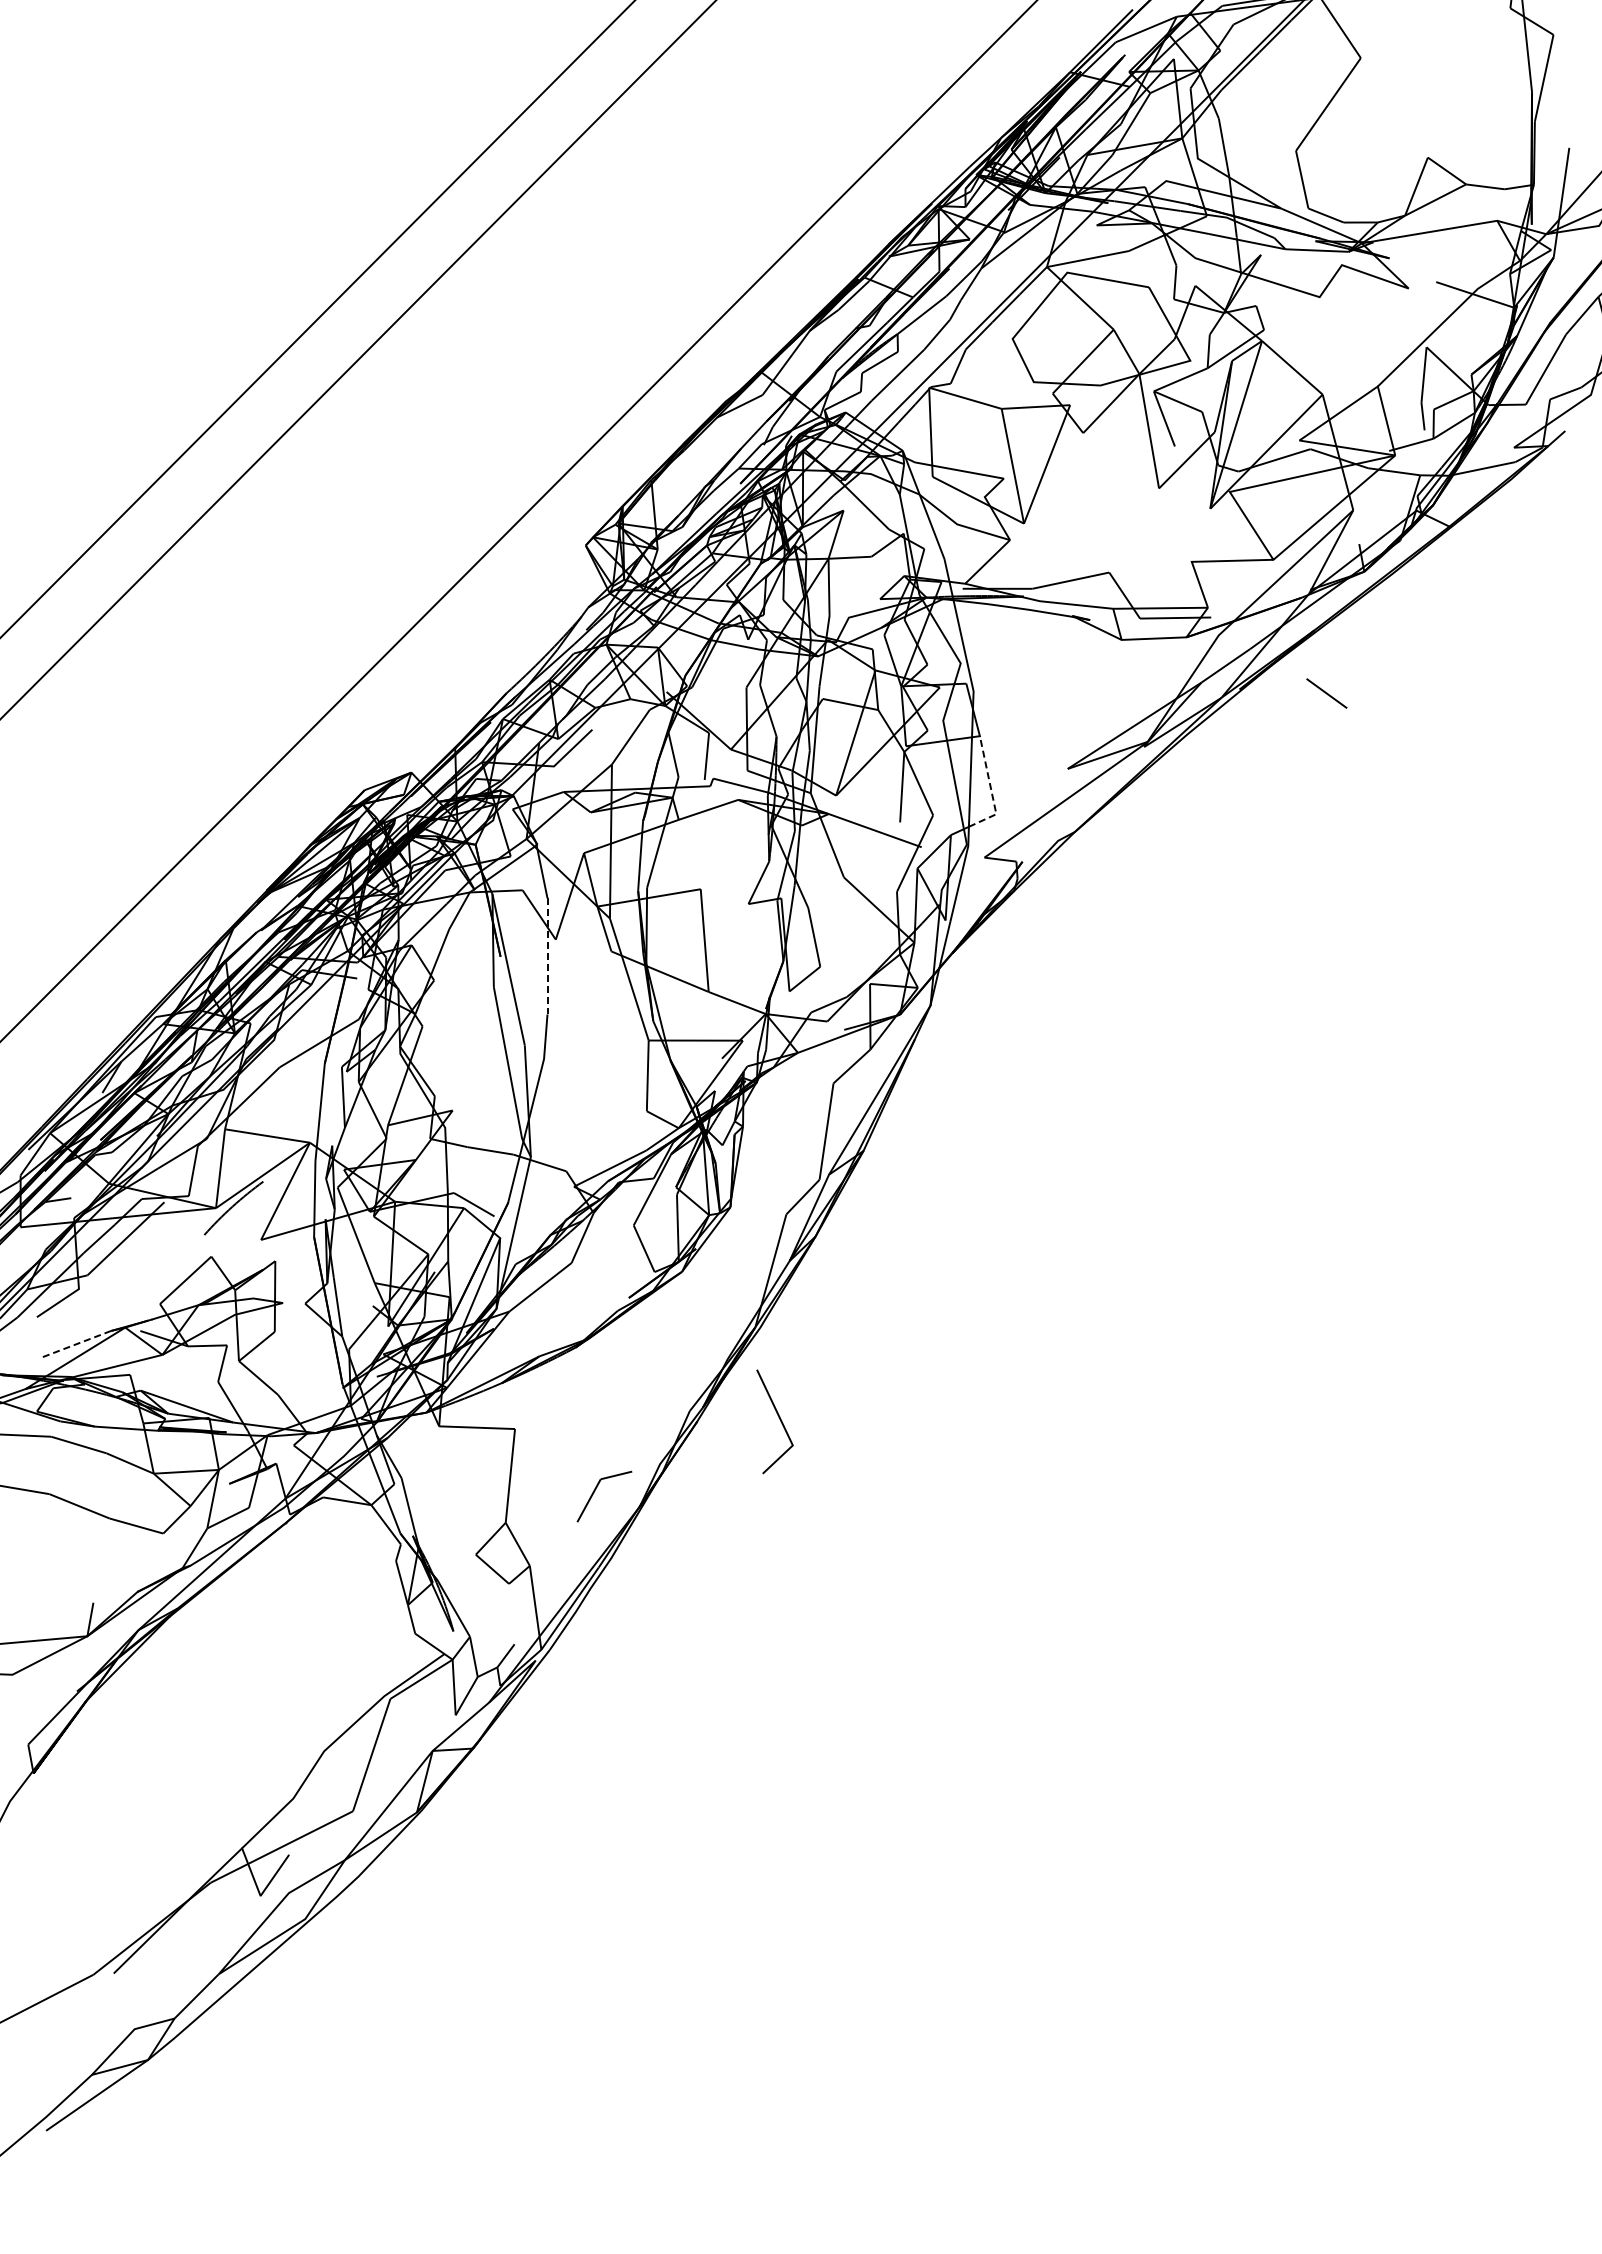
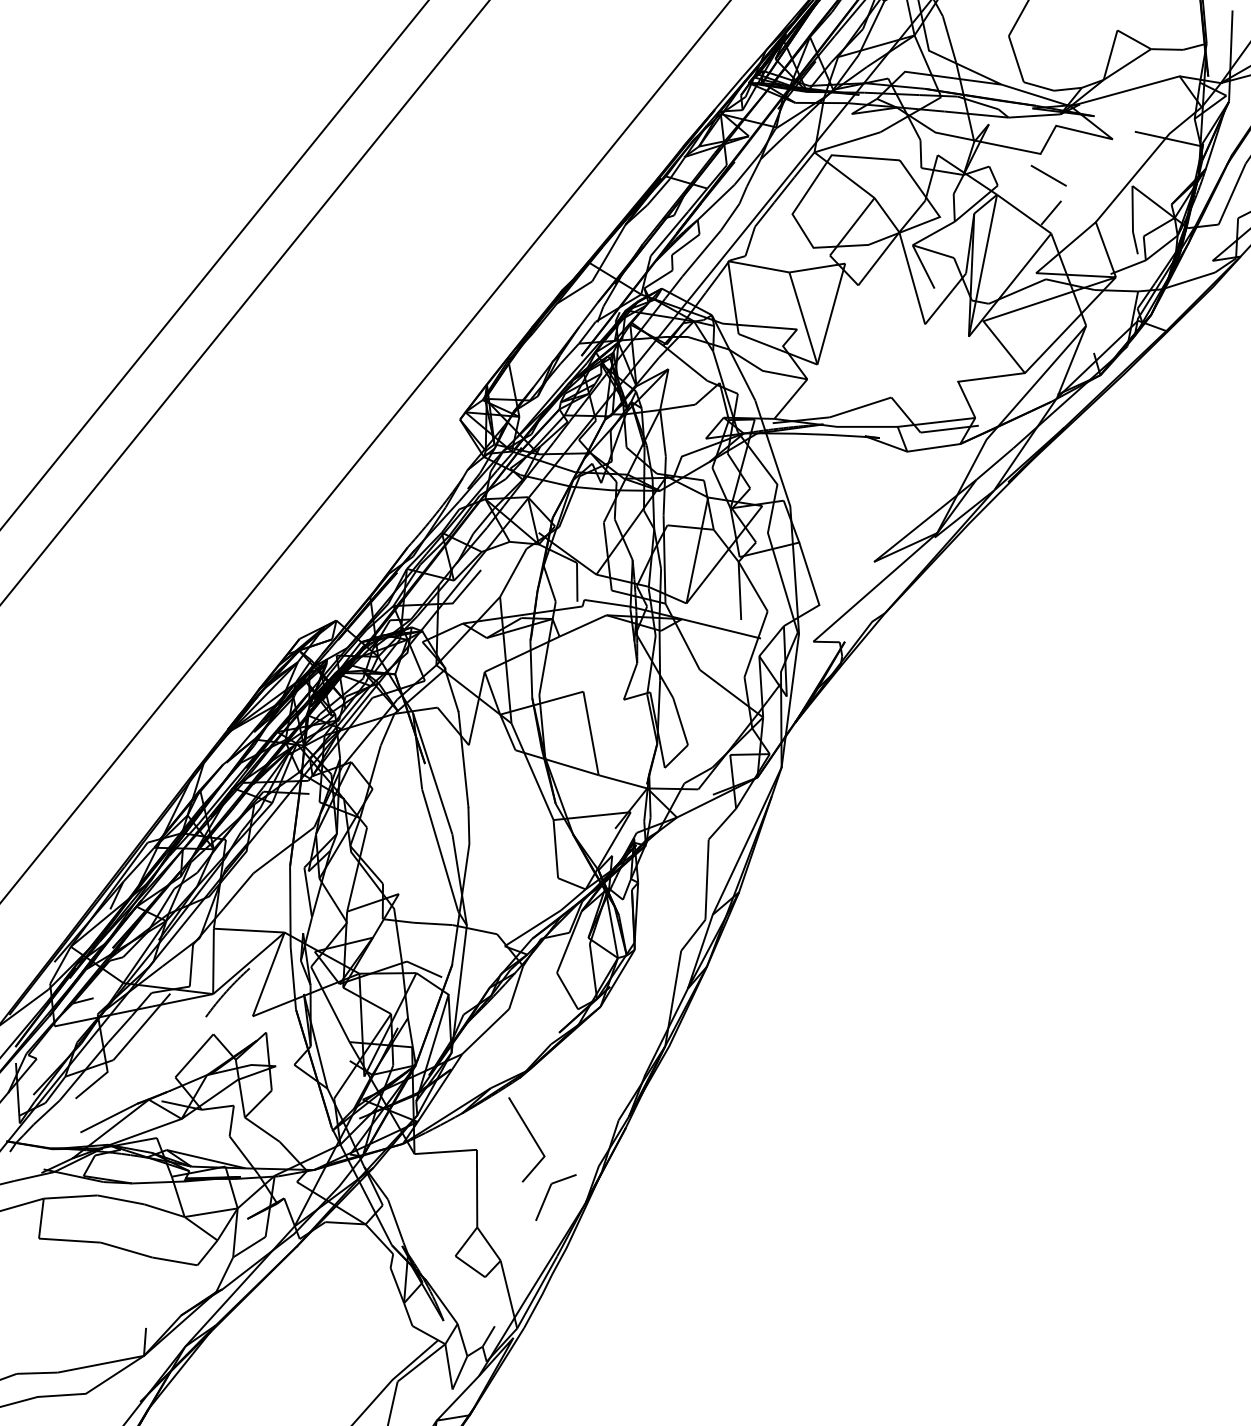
line: (1325, 369) -> (1051, 212), added
line: (1326, 693) -> (1048, 175), moved
line: (991, 790) -> (813, 586), dashed -> solid
line: (547, 956) -> (463, 759), dashed -> solid
line: (74, 1344) -> (108, 1117), dashed -> solid
line: (779, 1419) -> (531, 1136), moved

